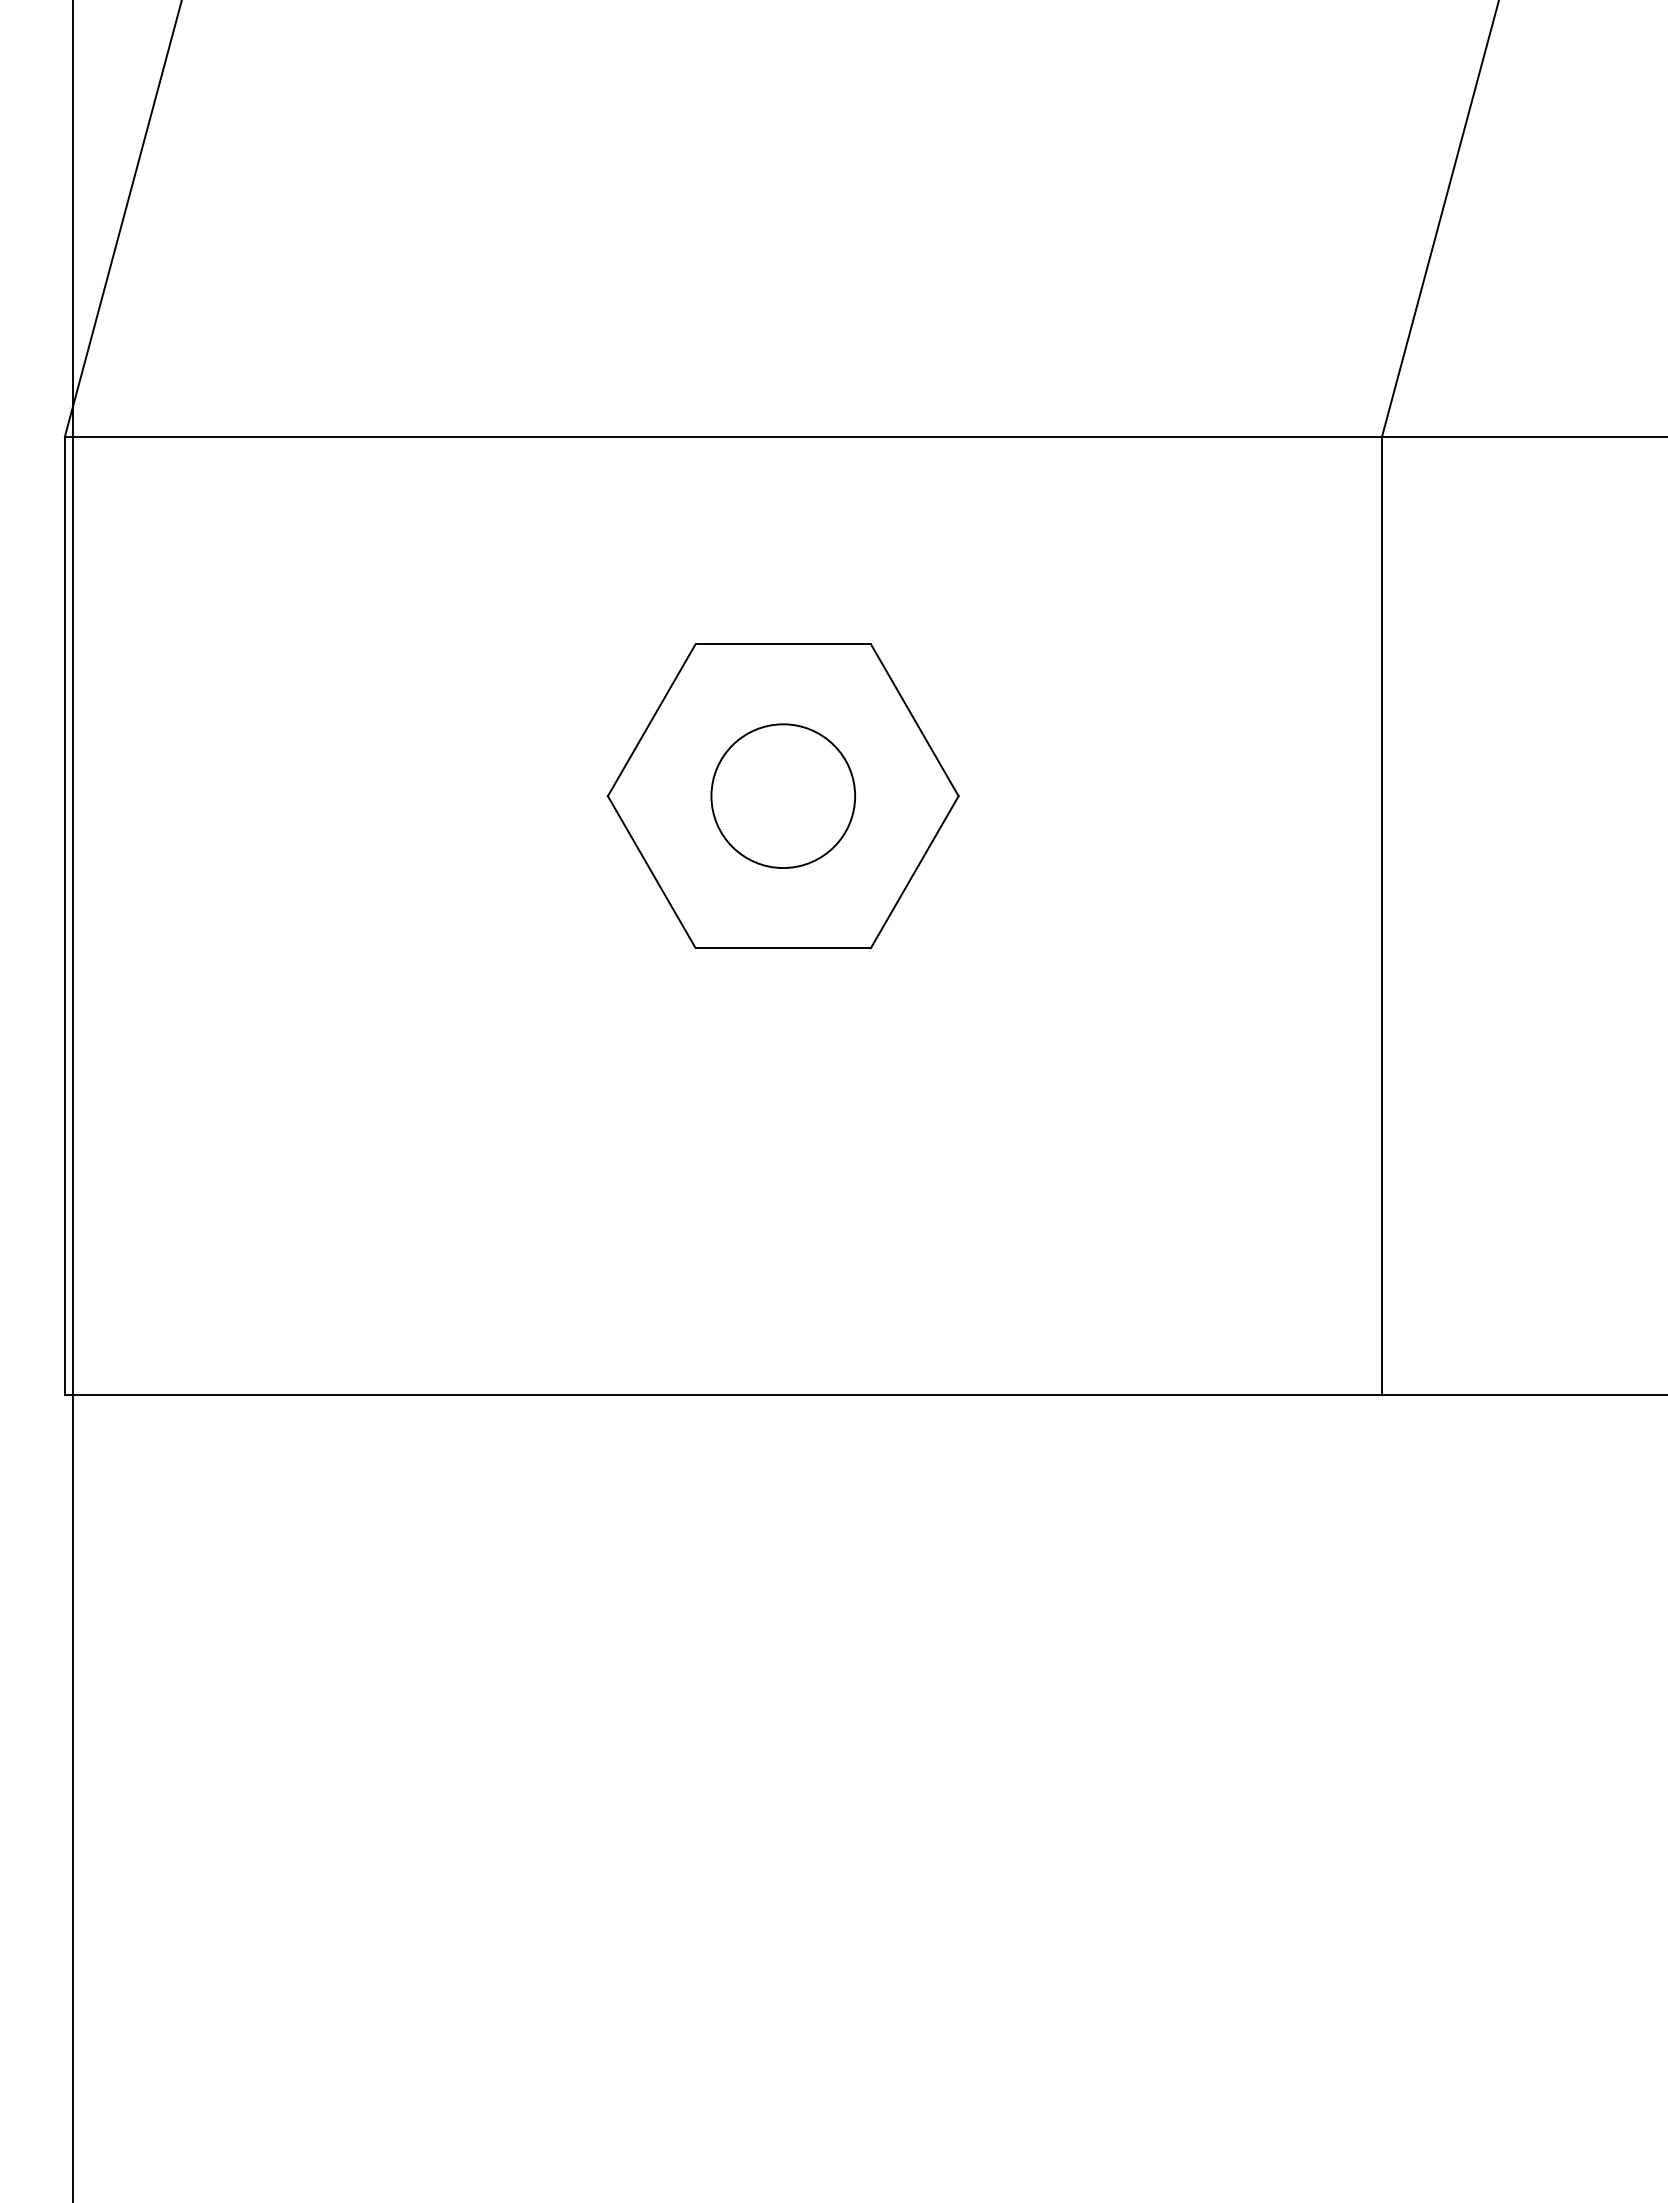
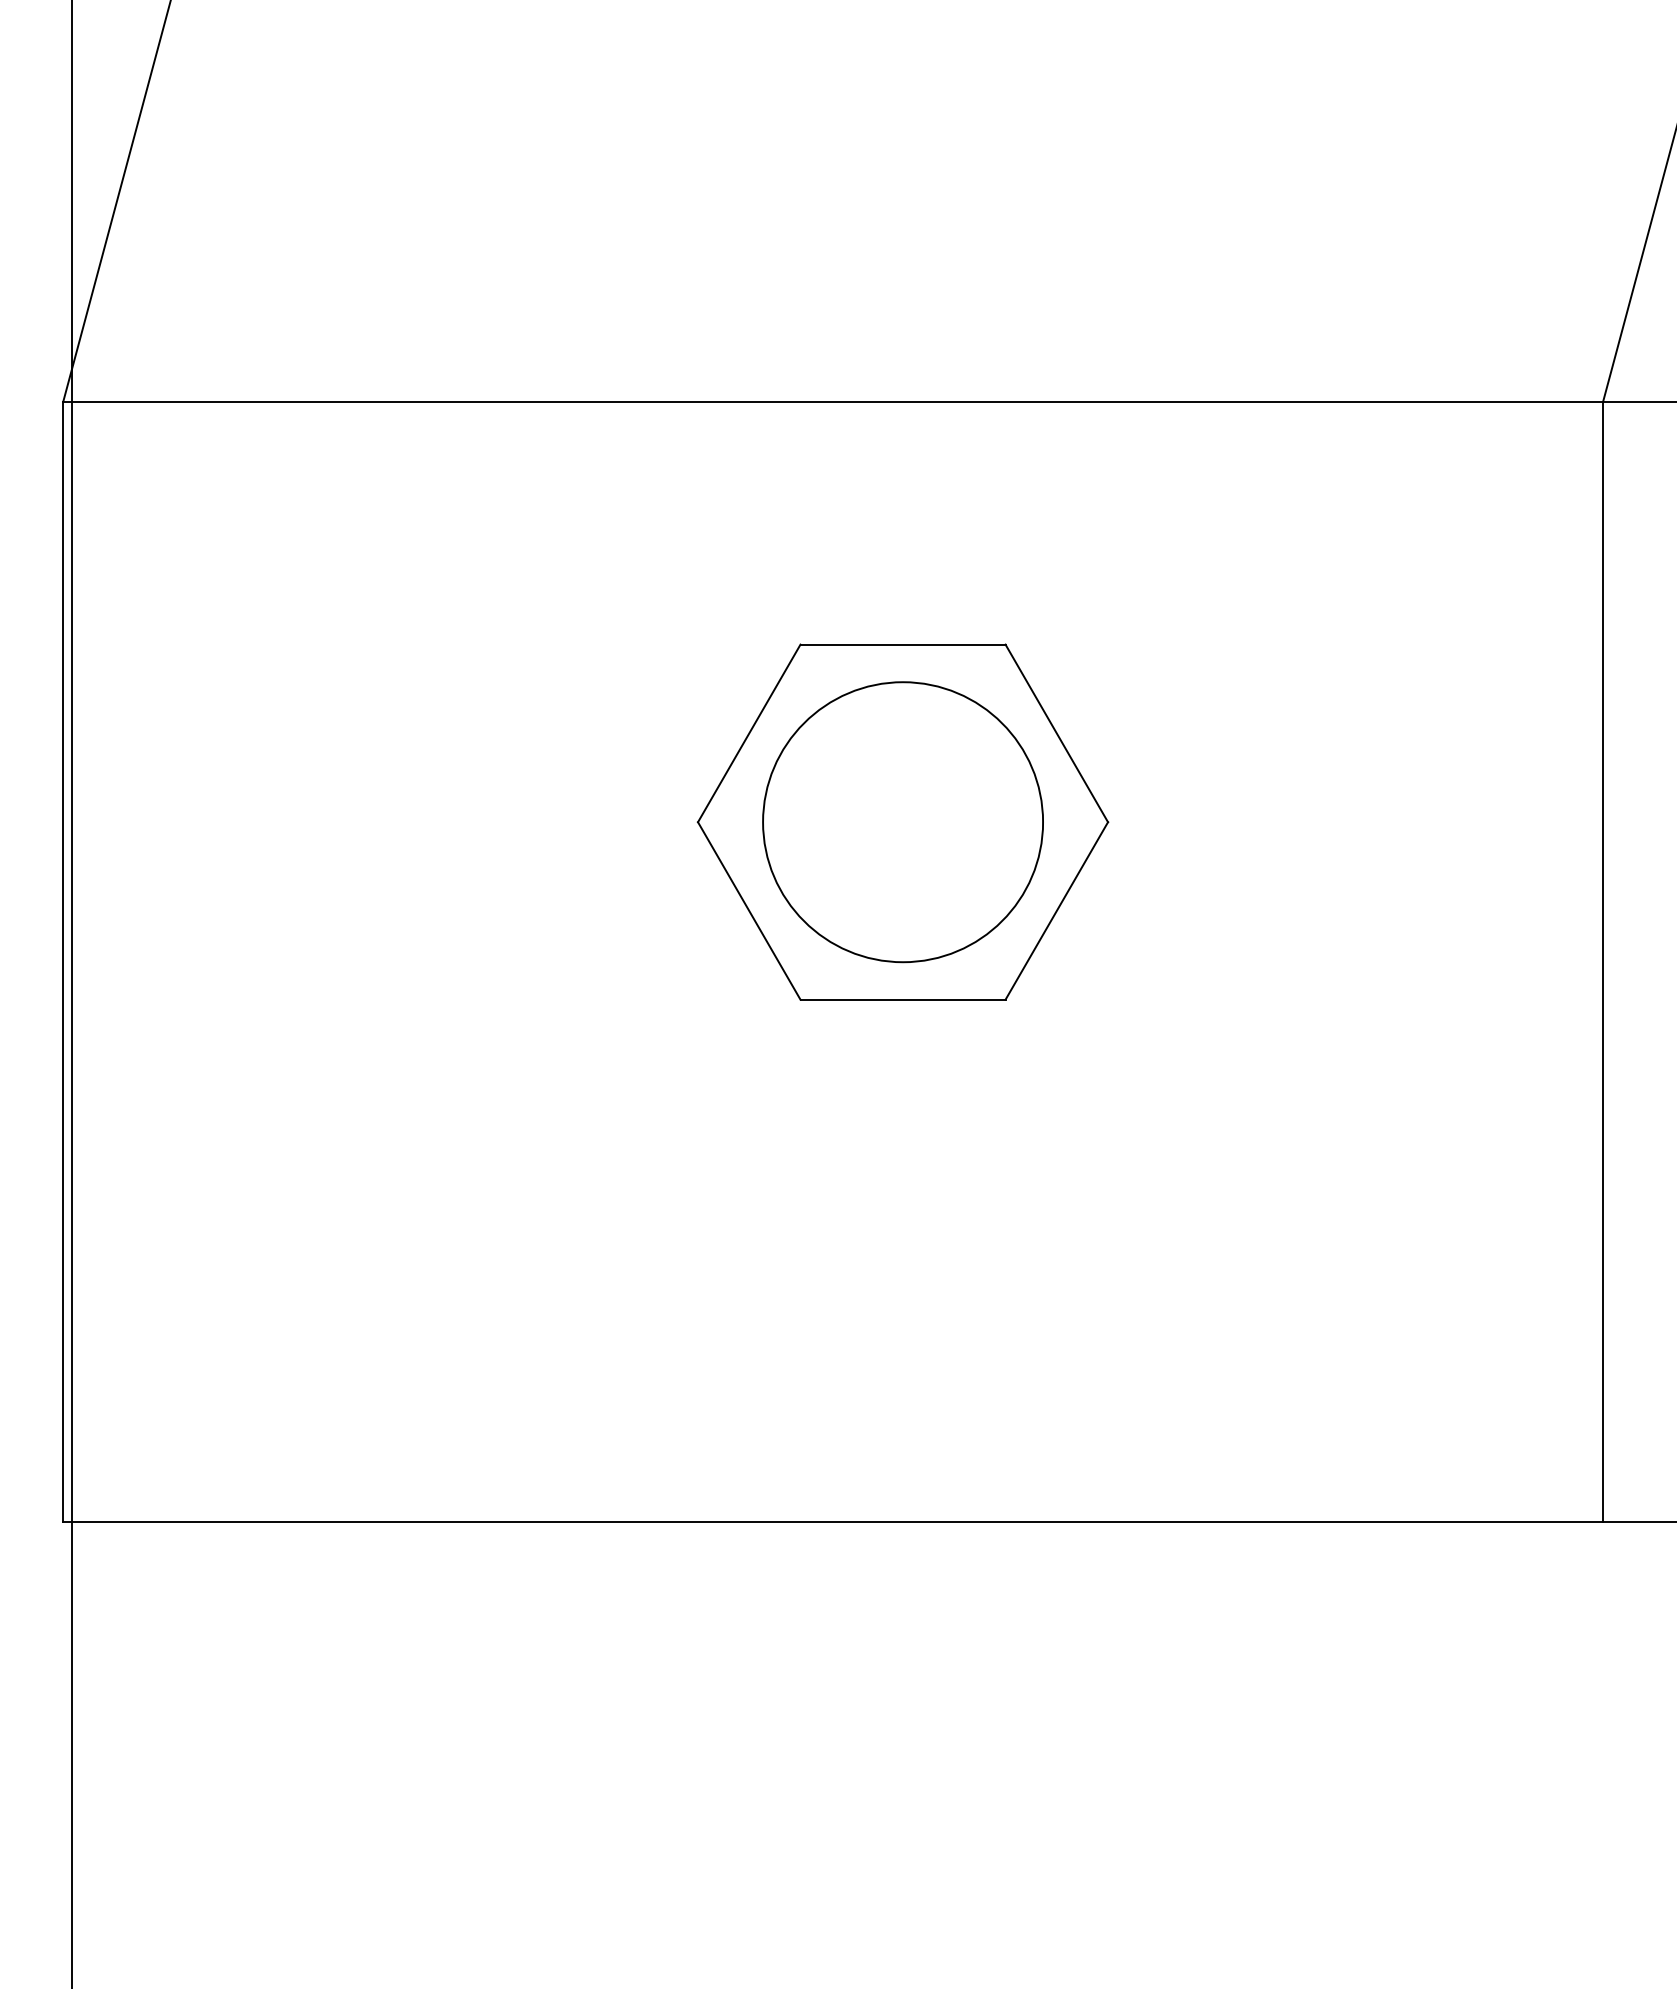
circle: (783, 795) -> (903, 821), size x1.67

